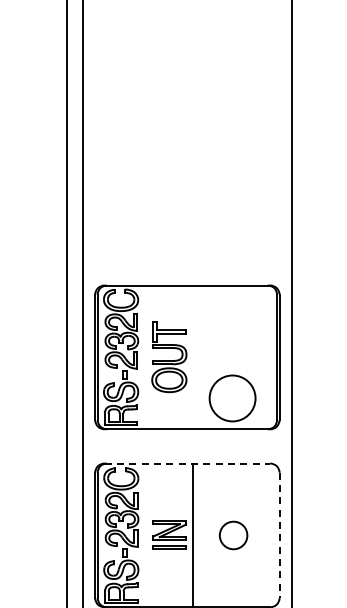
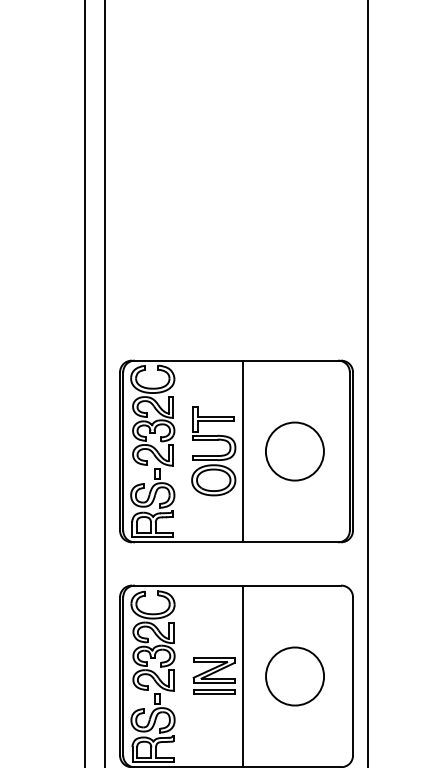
line: (192, 357) -> (243, 451), added
circle: (232, 398) -> (294, 451), moved
line: (187, 463) -> (236, 585), dashed -> solid
circle: (233, 535) -> (294, 676), size x1.67
line: (279, 535) -> (352, 676), dashed -> solid

